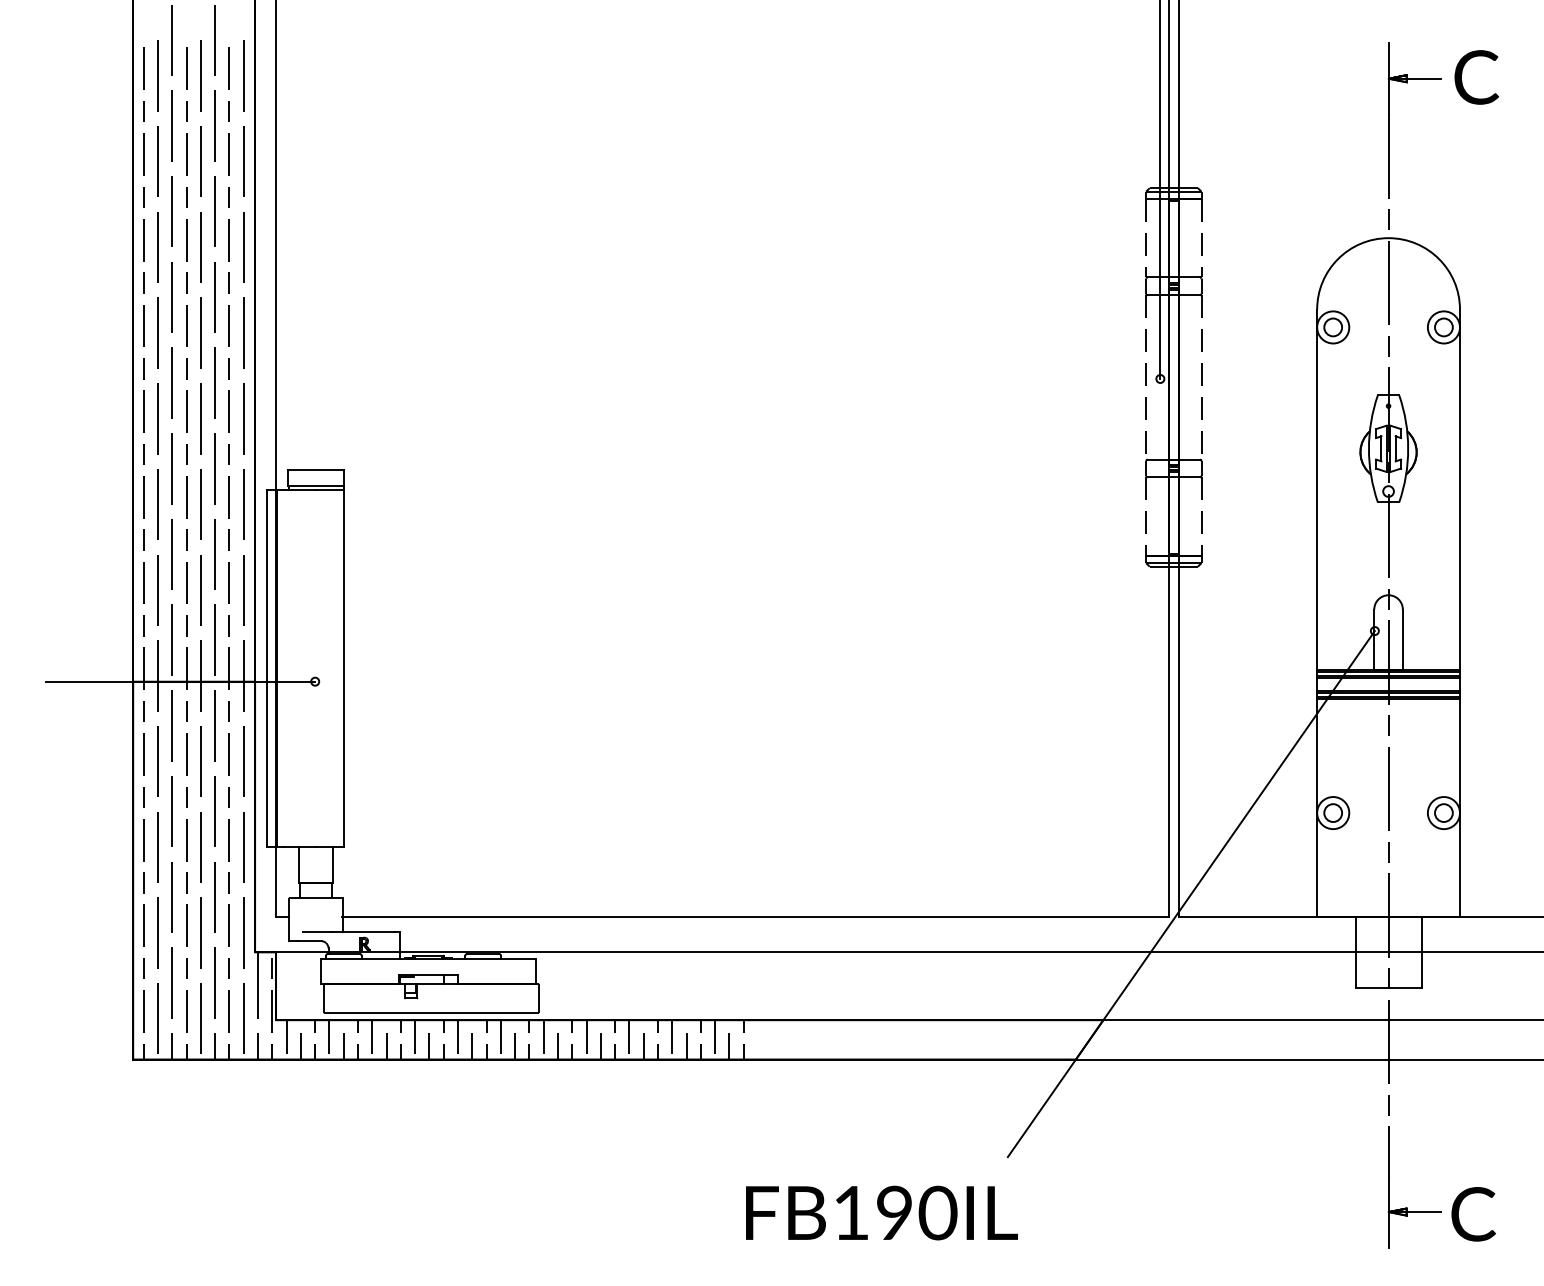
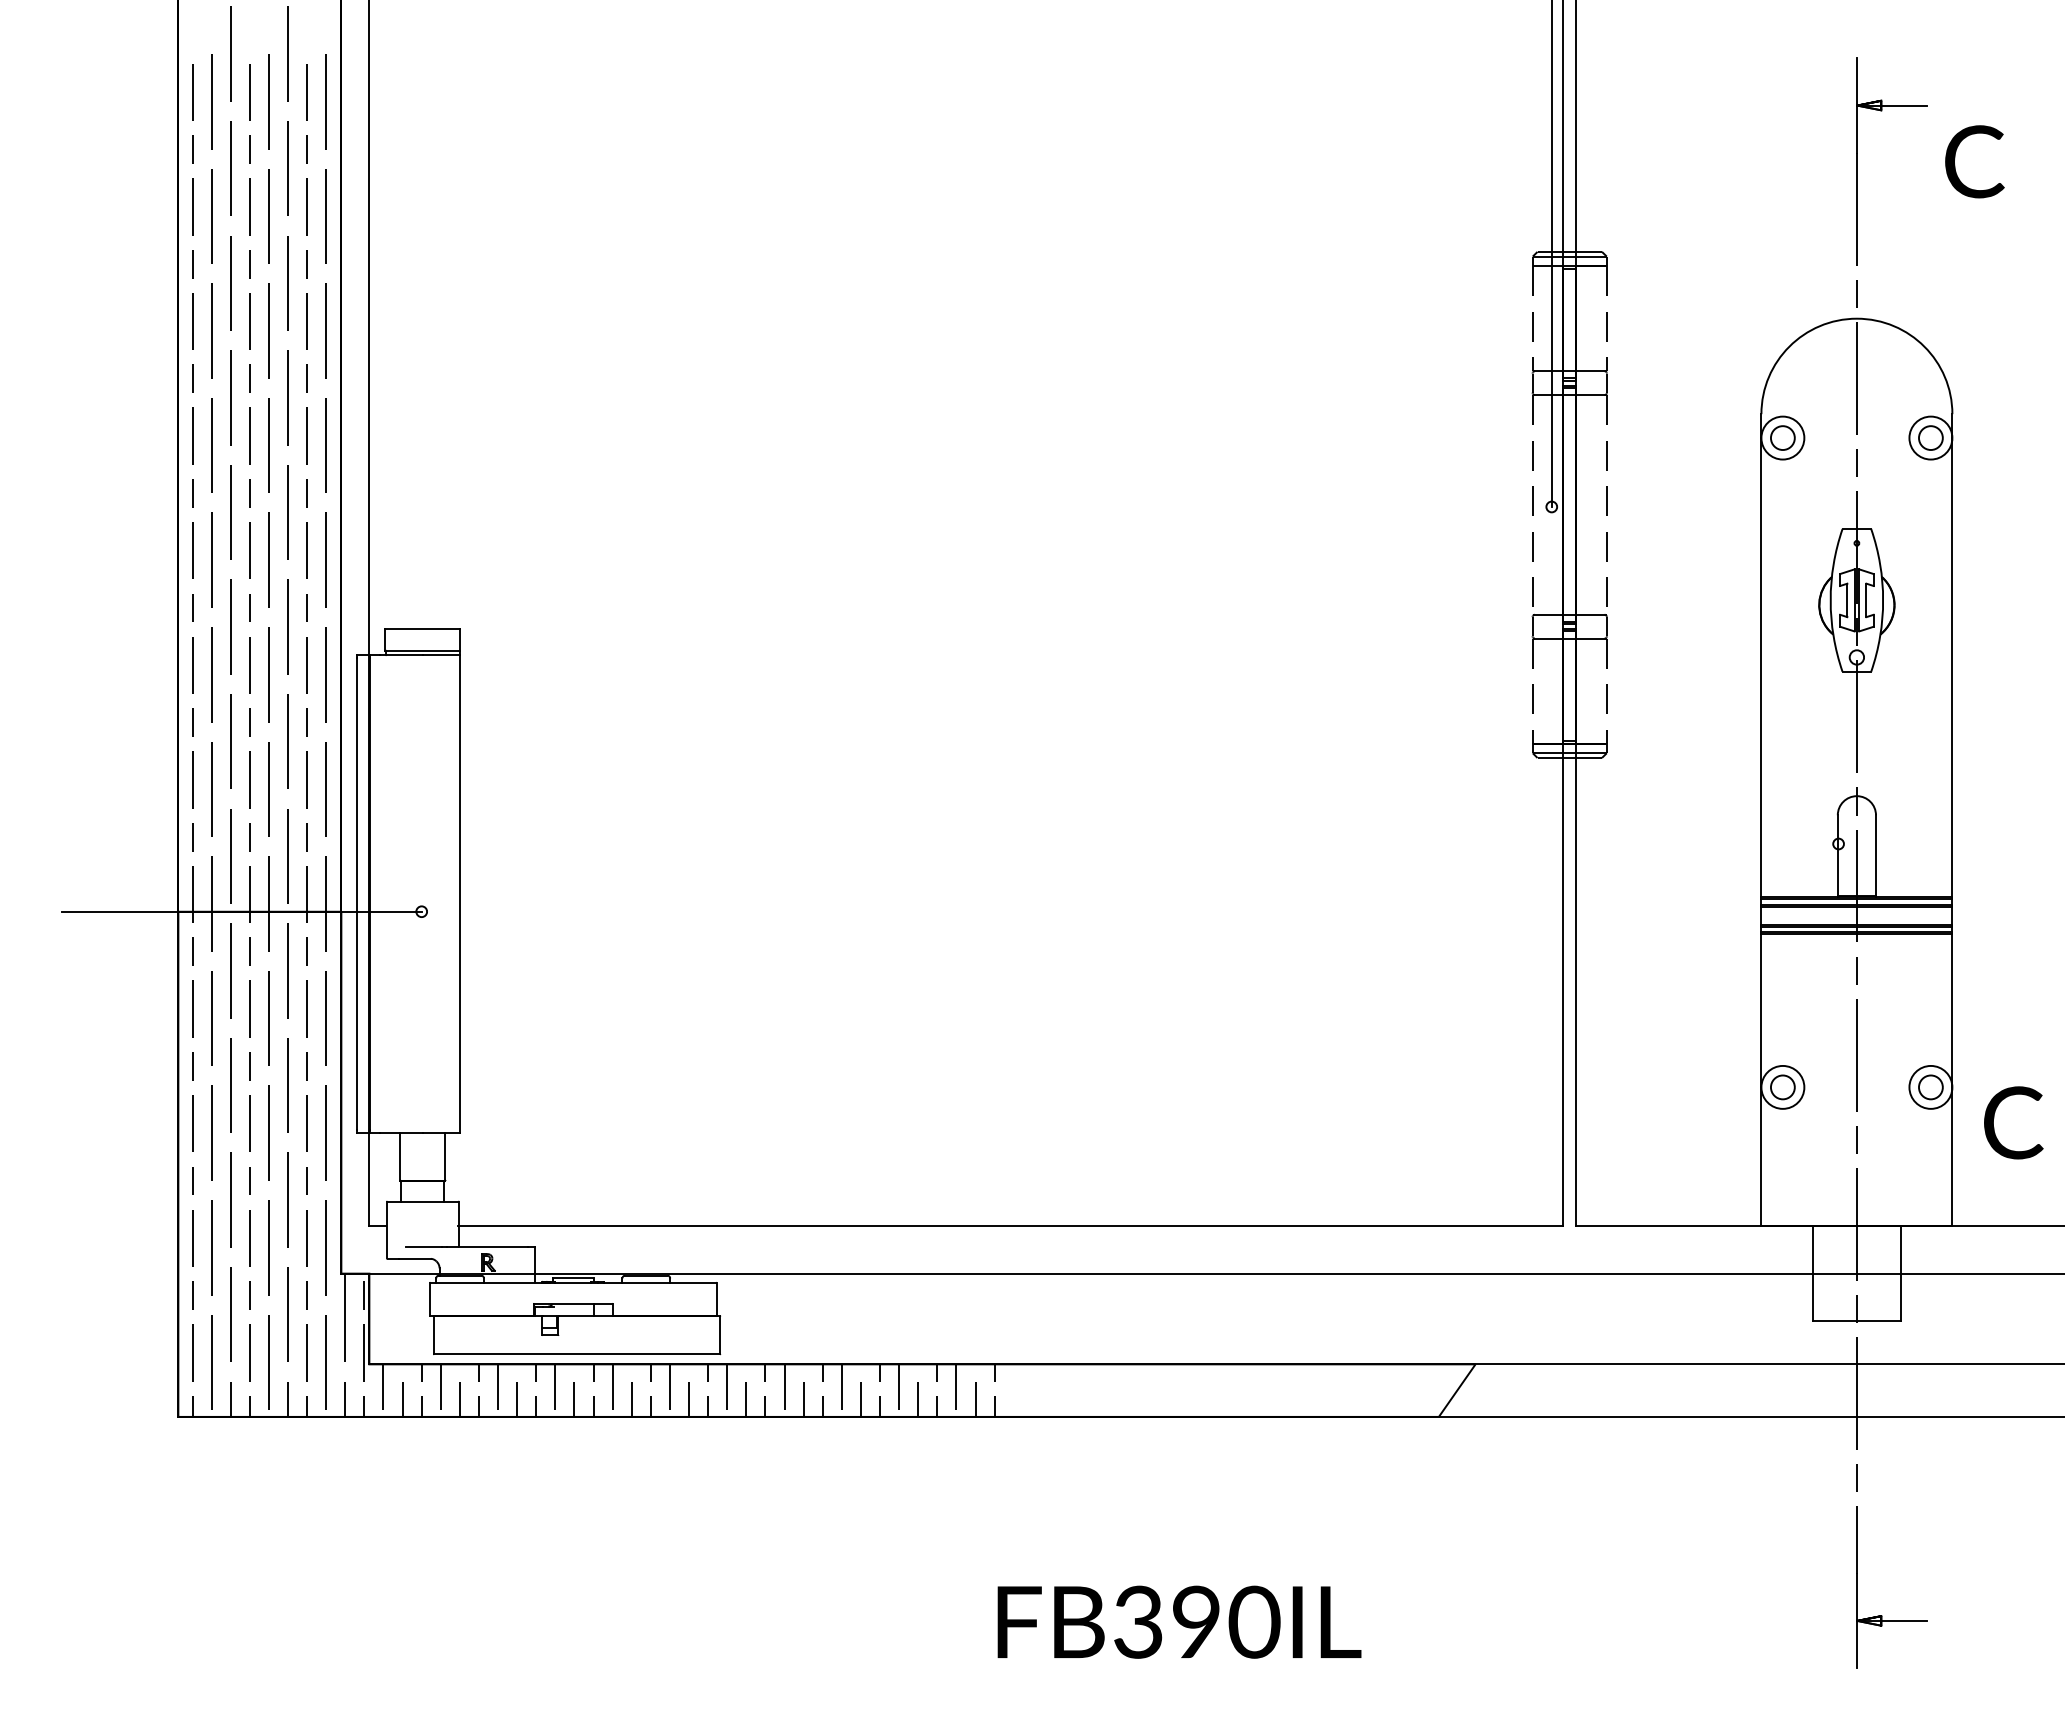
text: (1476, 77) -> (1974, 161), moved
line: (1190, 893) -> (1592, 1195), removed
text: (851, 1212) -> (1138, 1621), FB190IL -> FB390IL
text: (1473, 1214) -> (2013, 1122), moved

